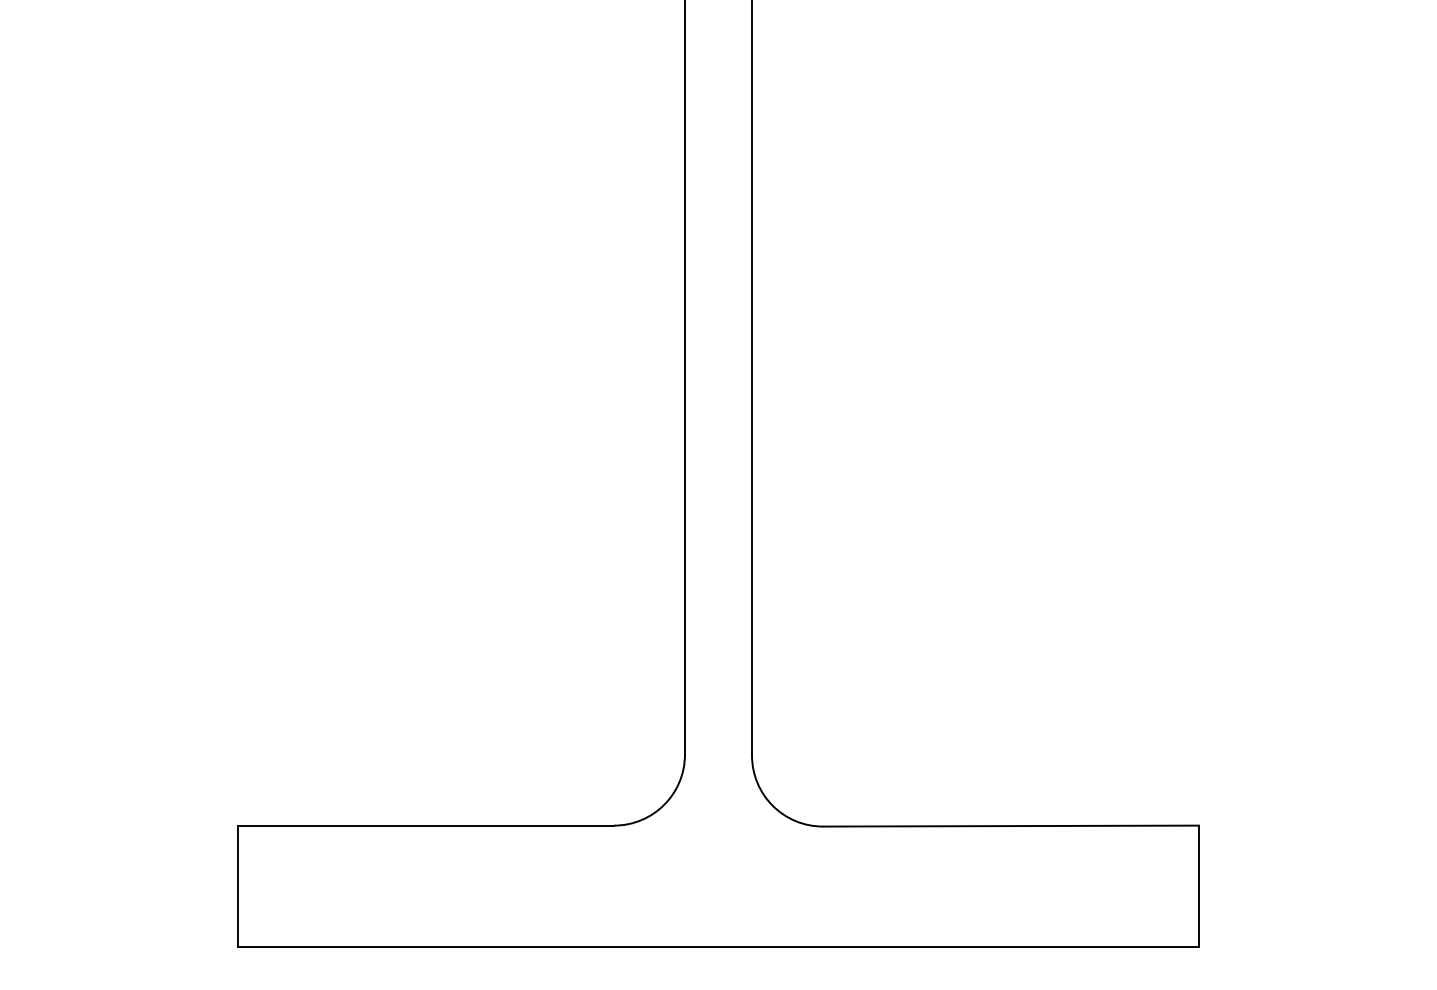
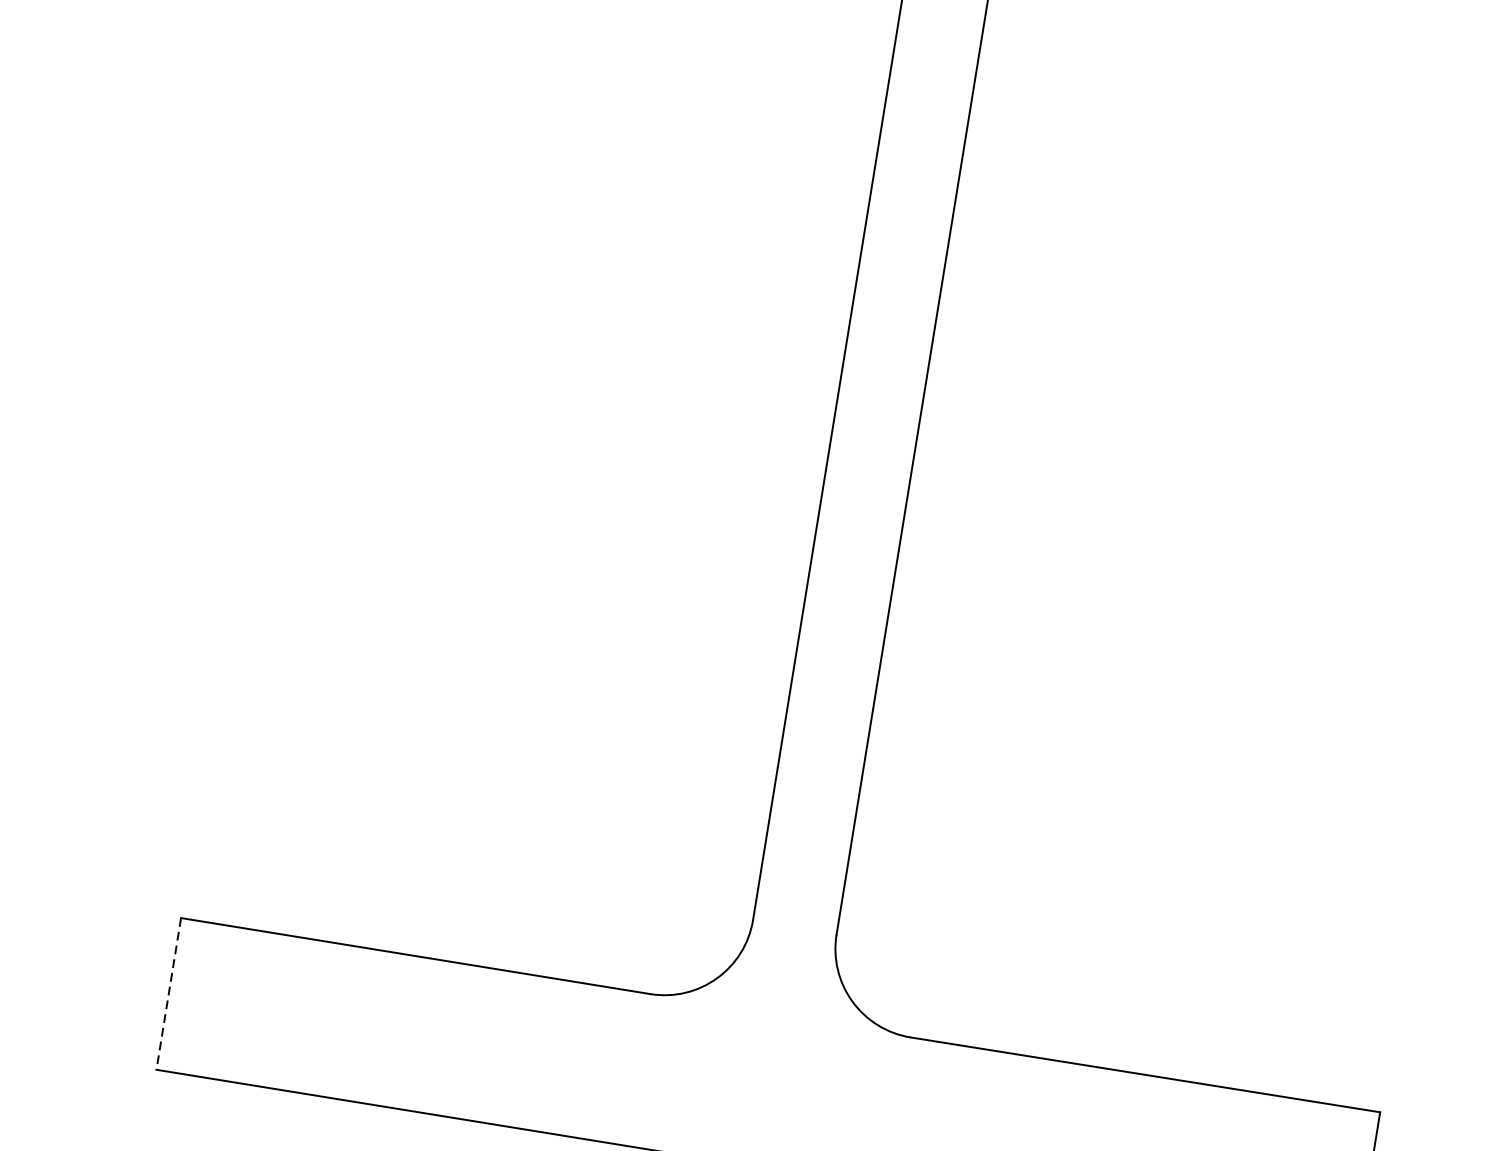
line: (238, 886) -> (169, 994), solid -> dashed

